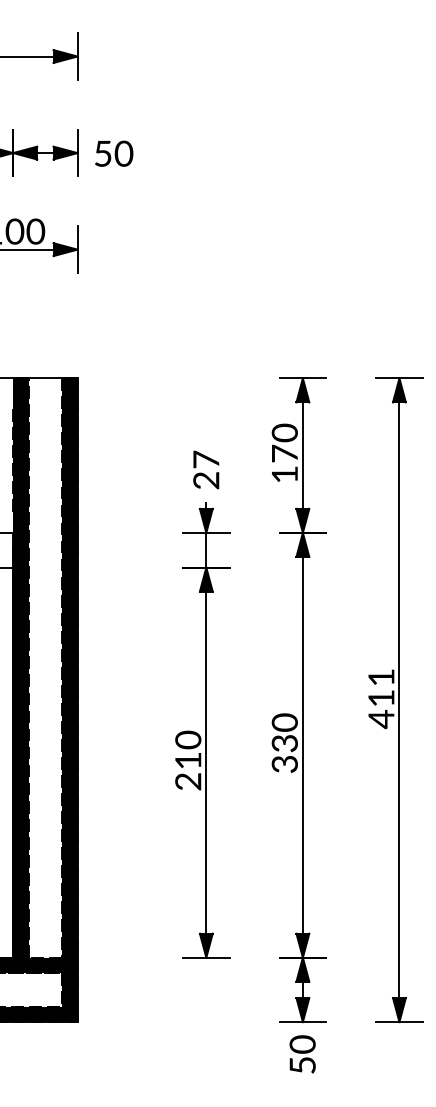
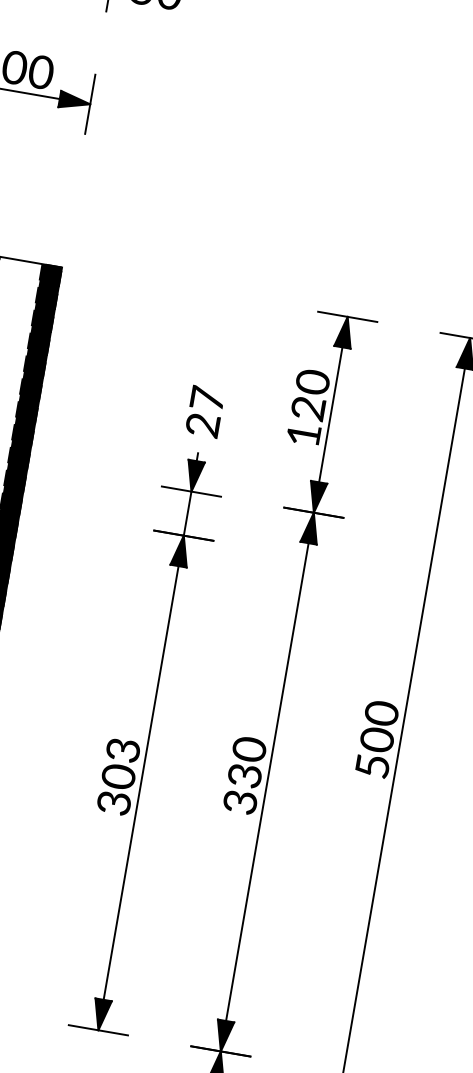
text: (284, 453) -> (307, 408), 170 -> 120
text: (381, 698) -> (377, 739), 411 -> 500
text: (188, 760) -> (118, 776), 210 -> 303

